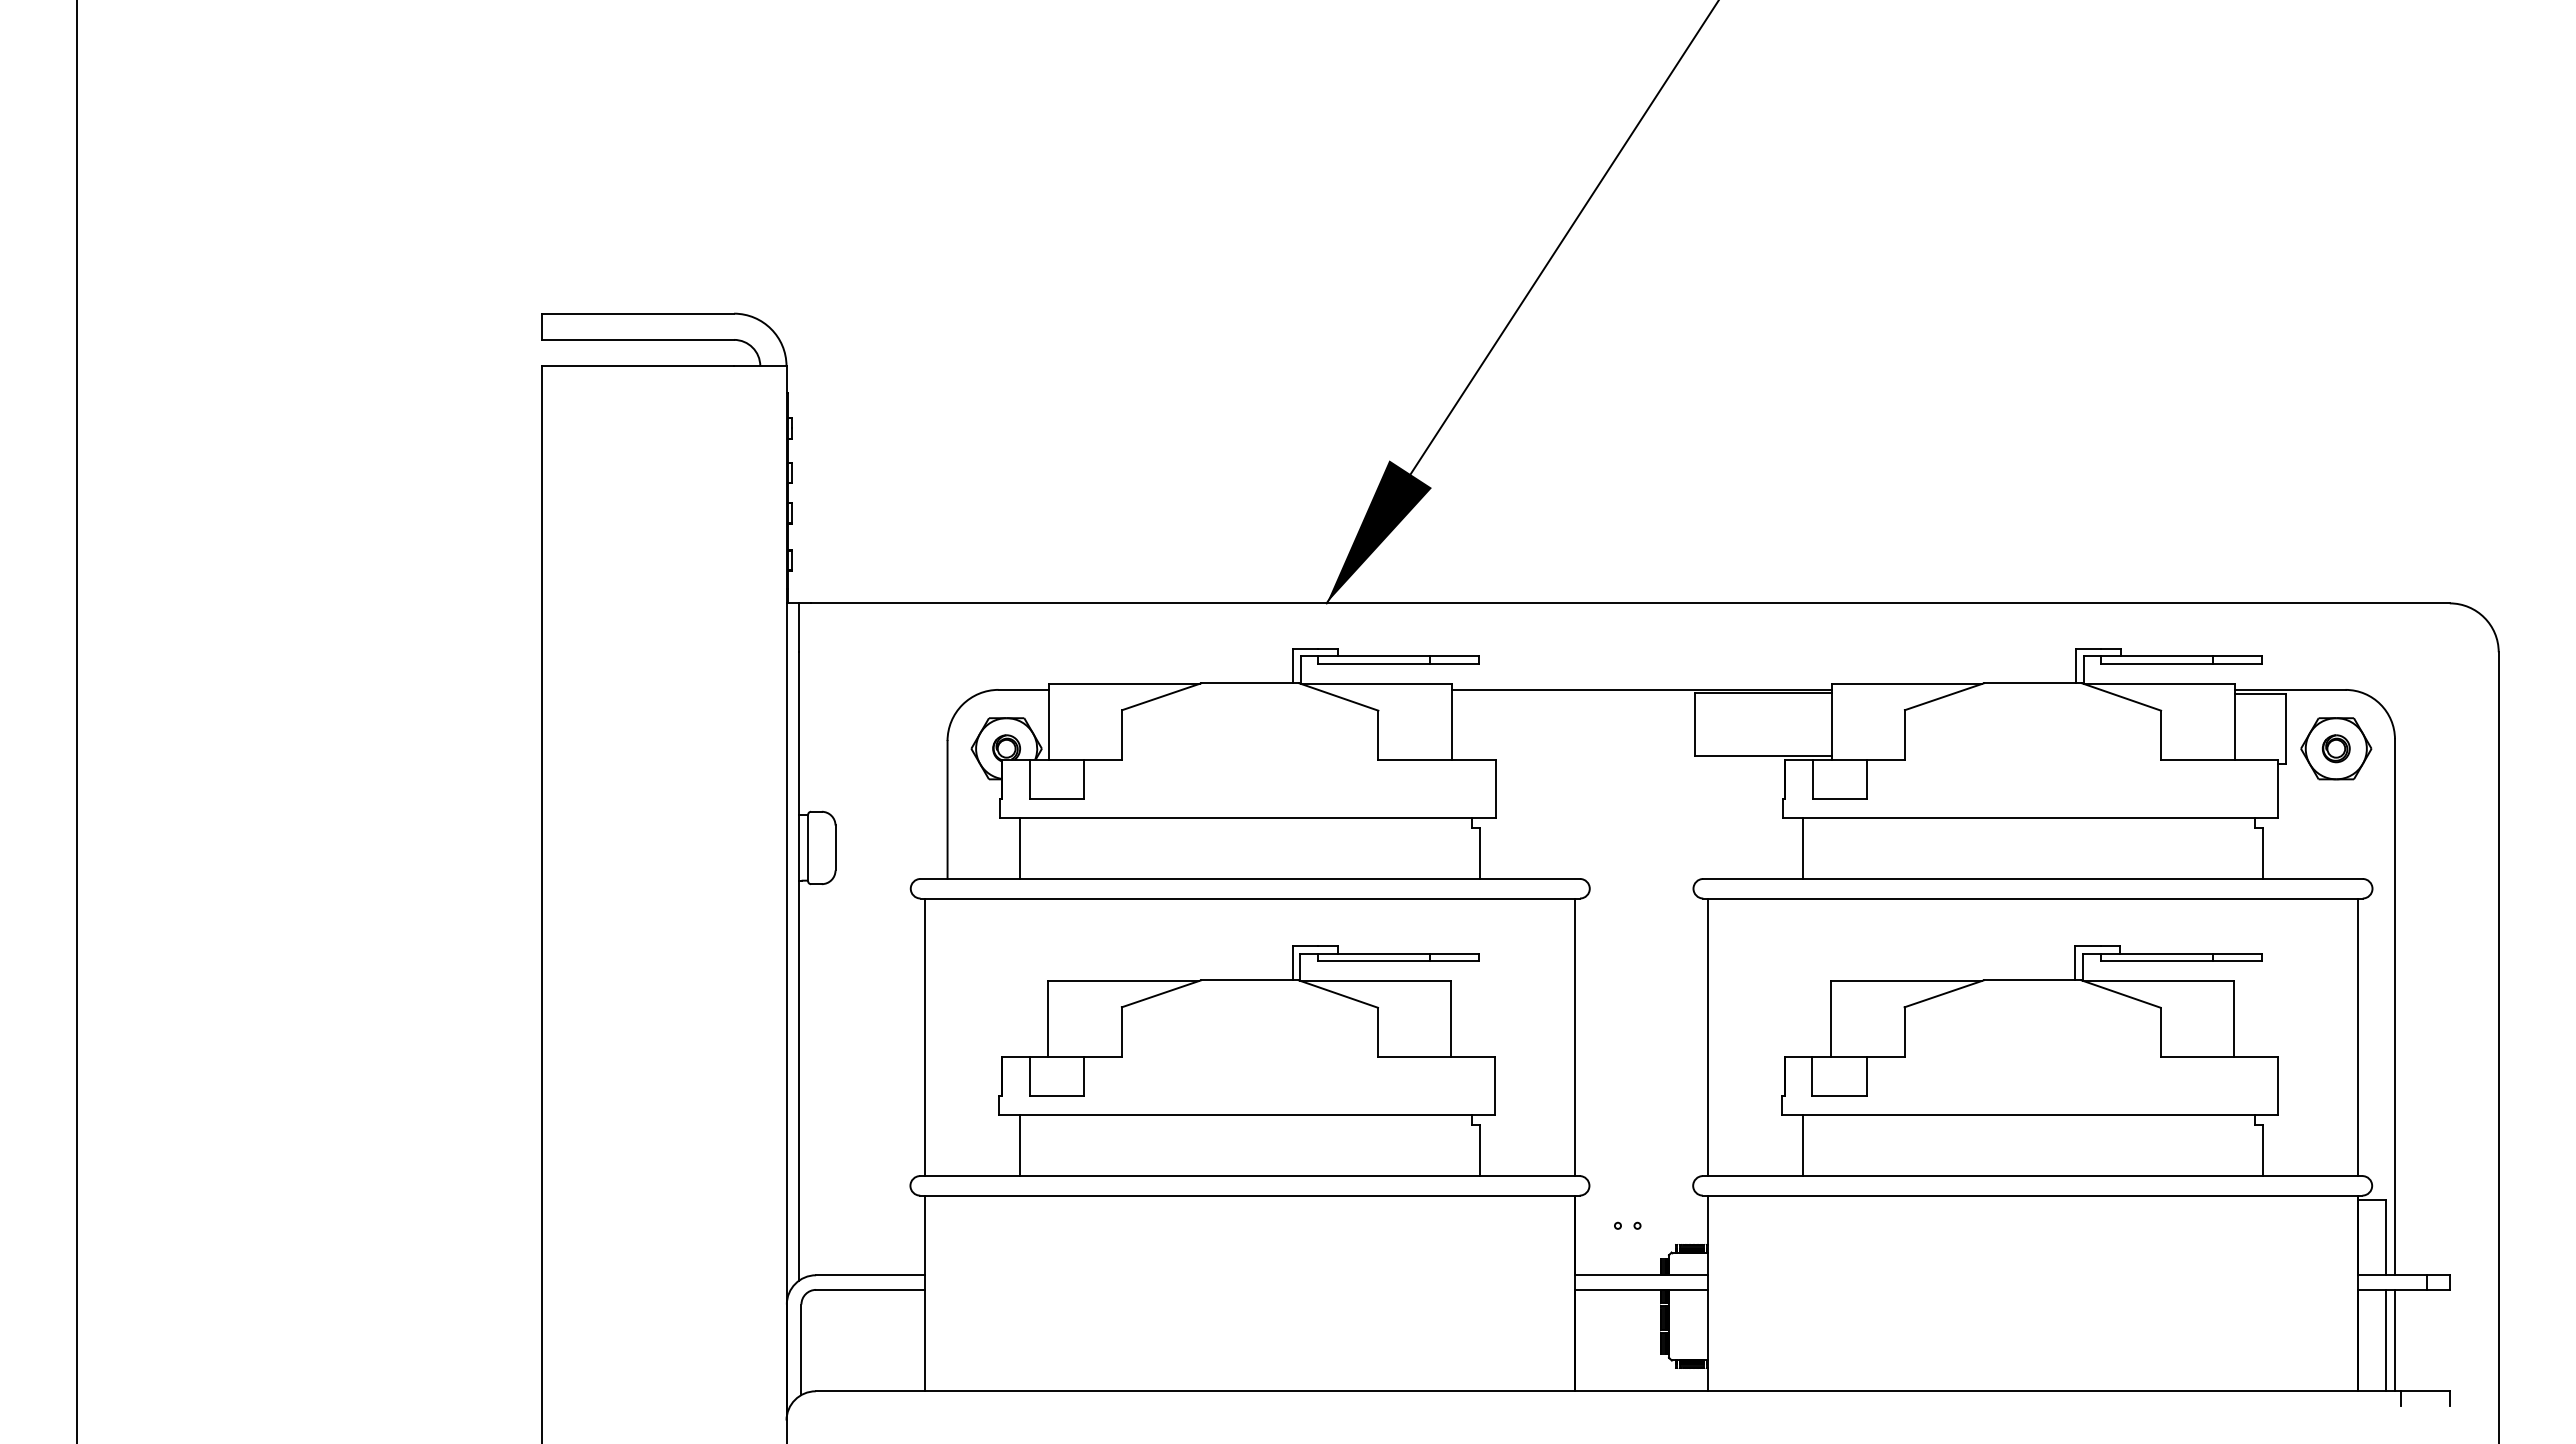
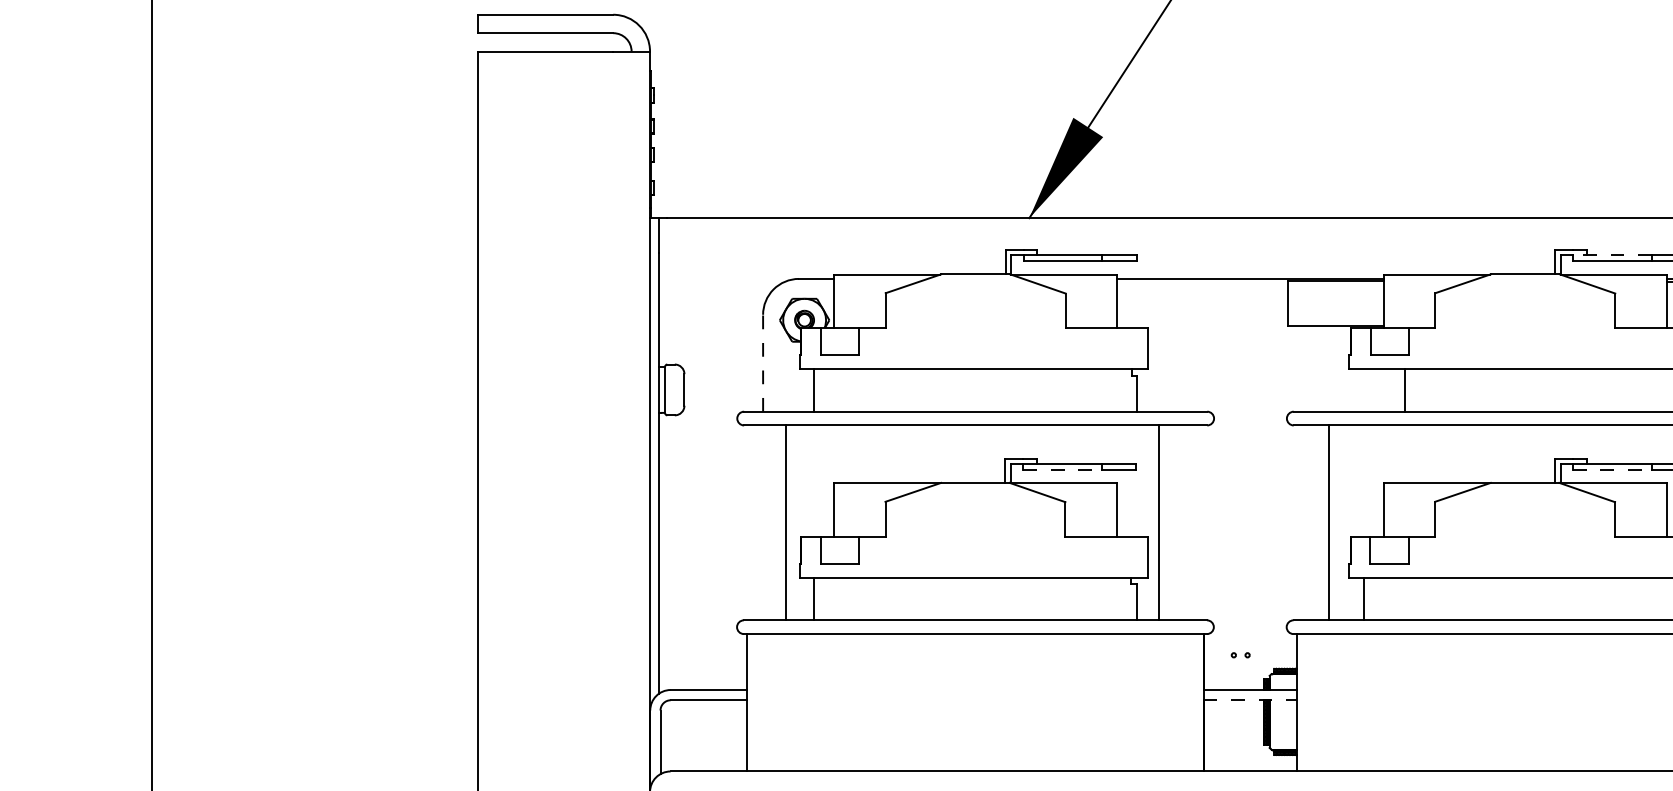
line: (2157, 656) -> (1612, 255), solid -> dashed
line: (947, 809) -> (763, 362), solid -> dashed
line: (1803, 848) -> (1405, 390), moved
line: (1374, 961) -> (1062, 469), solid -> dashed
line: (2156, 961) -> (1612, 469), solid -> dashed
line: (925, 1037) -> (786, 523), moved
line: (1575, 1037) -> (1159, 523), moved
line: (1708, 1037) -> (1329, 523), moved
line: (1641, 1289) -> (1250, 699), solid -> dashed

